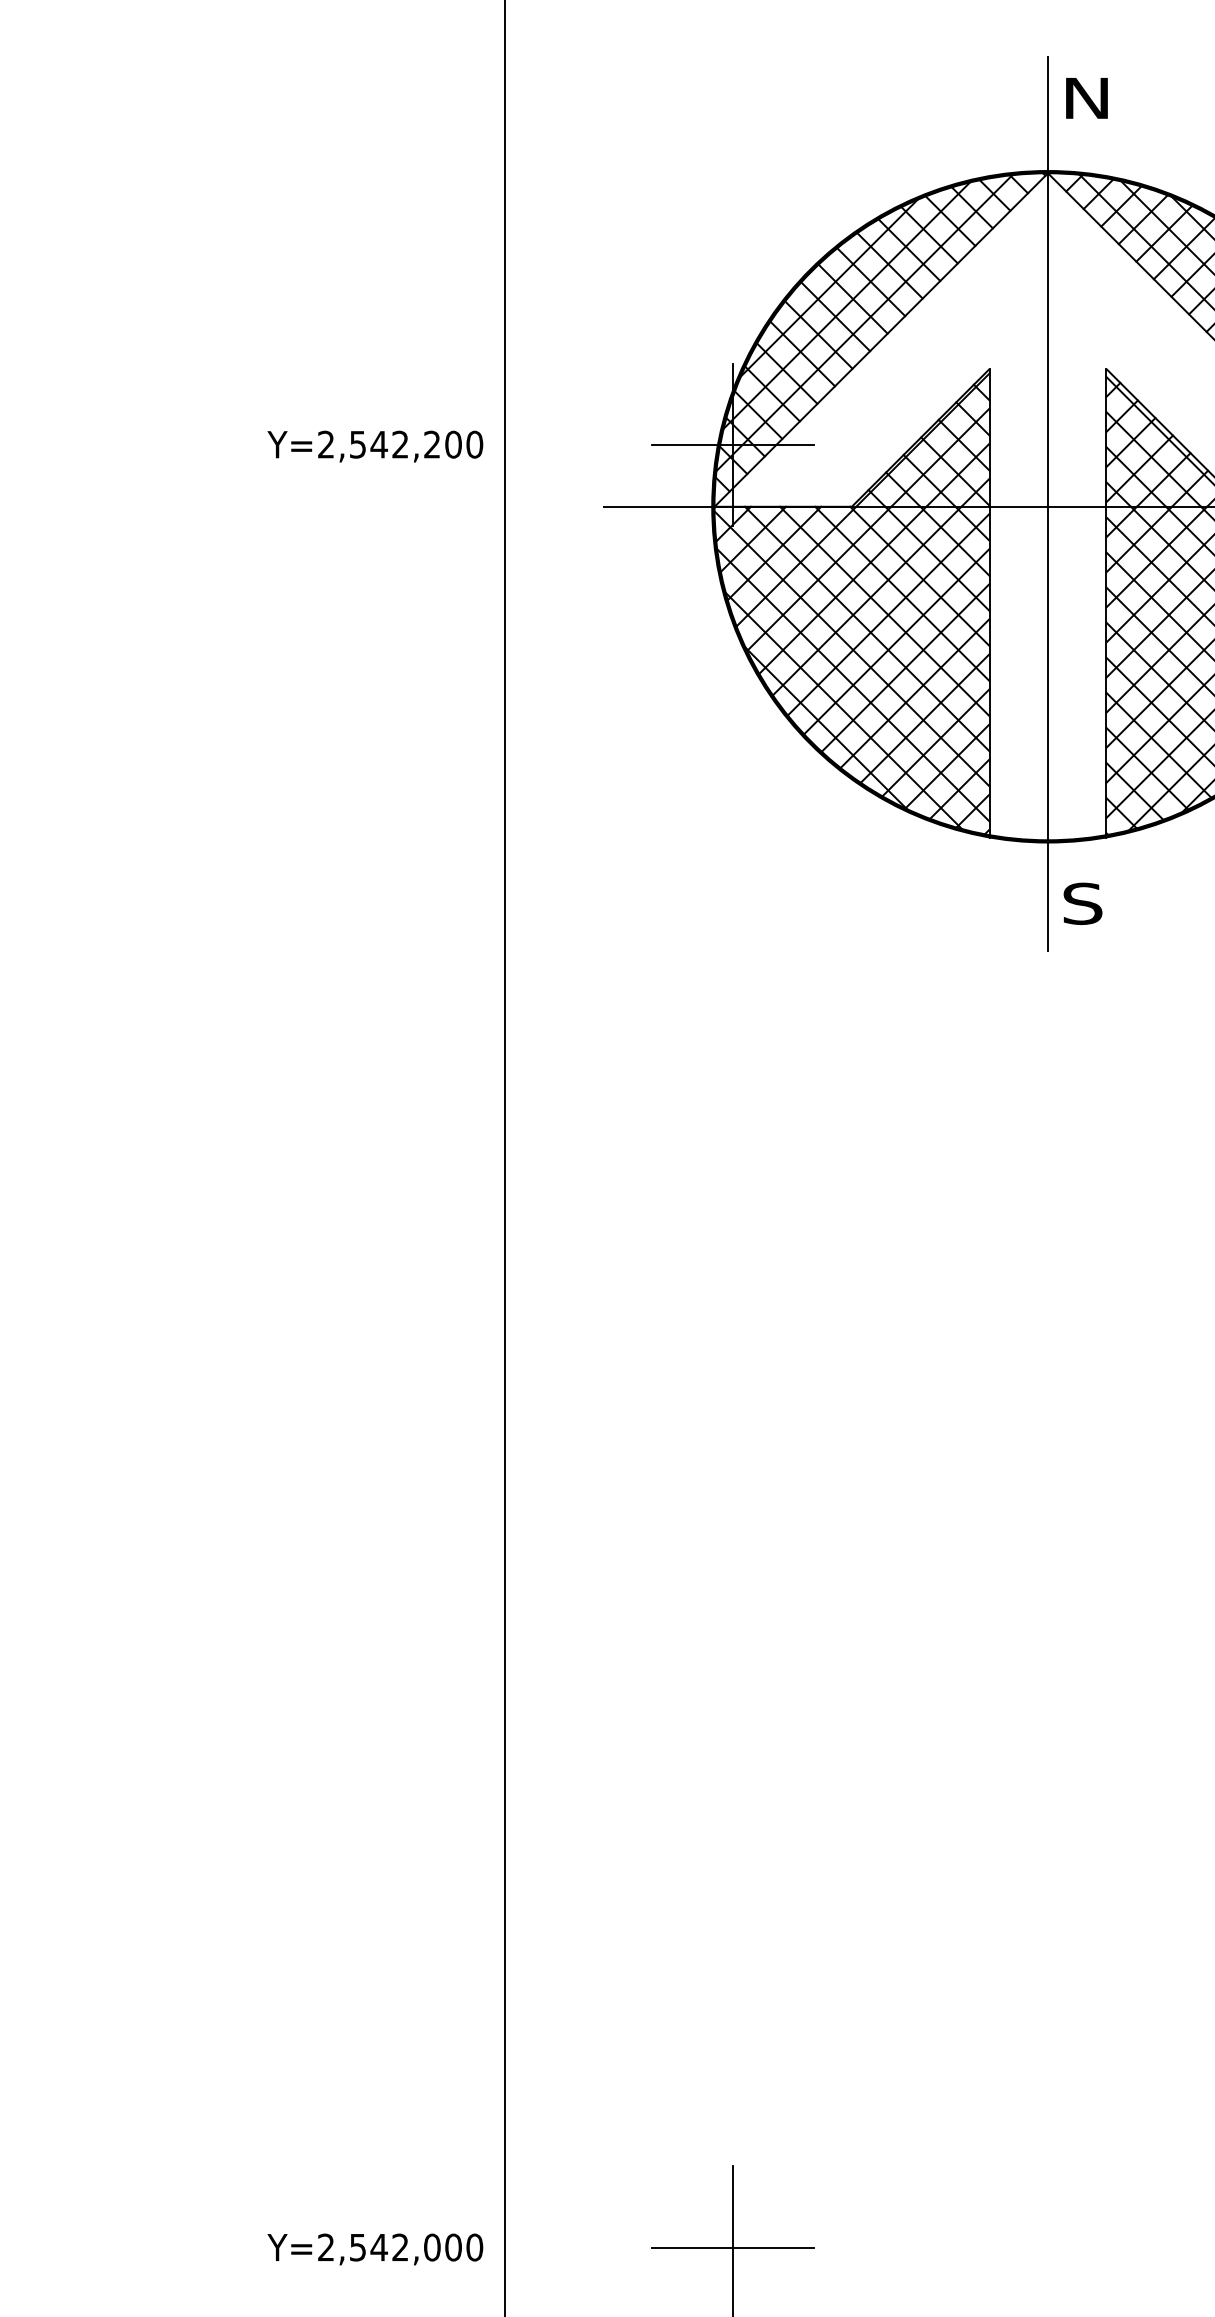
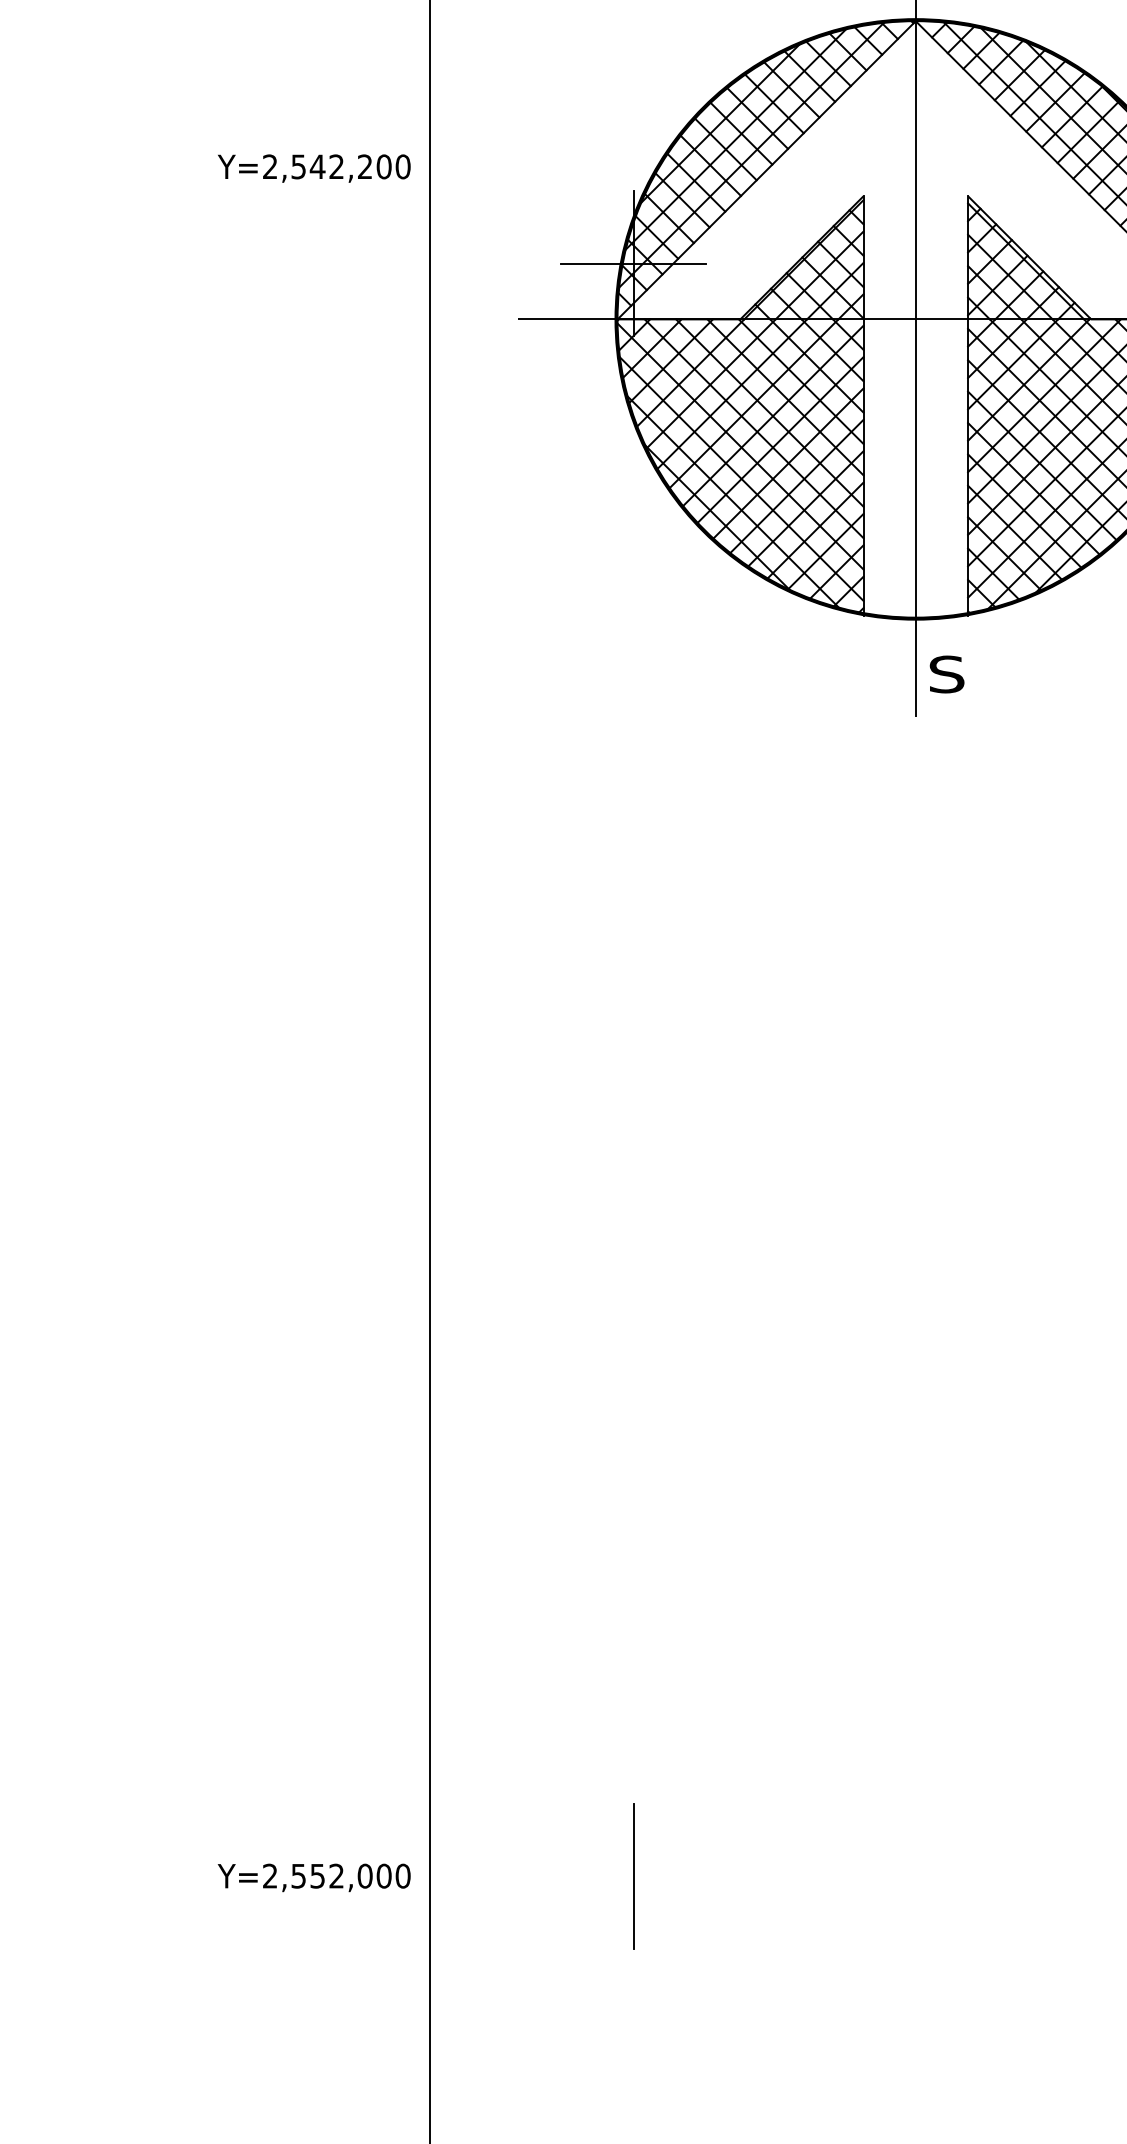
text: (375, 446) -> (314, 168), moved
text: (378, 2247) -> (317, 1876), Y=2,542,000 -> Y=2,552,000
line: (732, 2247) -> (633, 1876), removed

